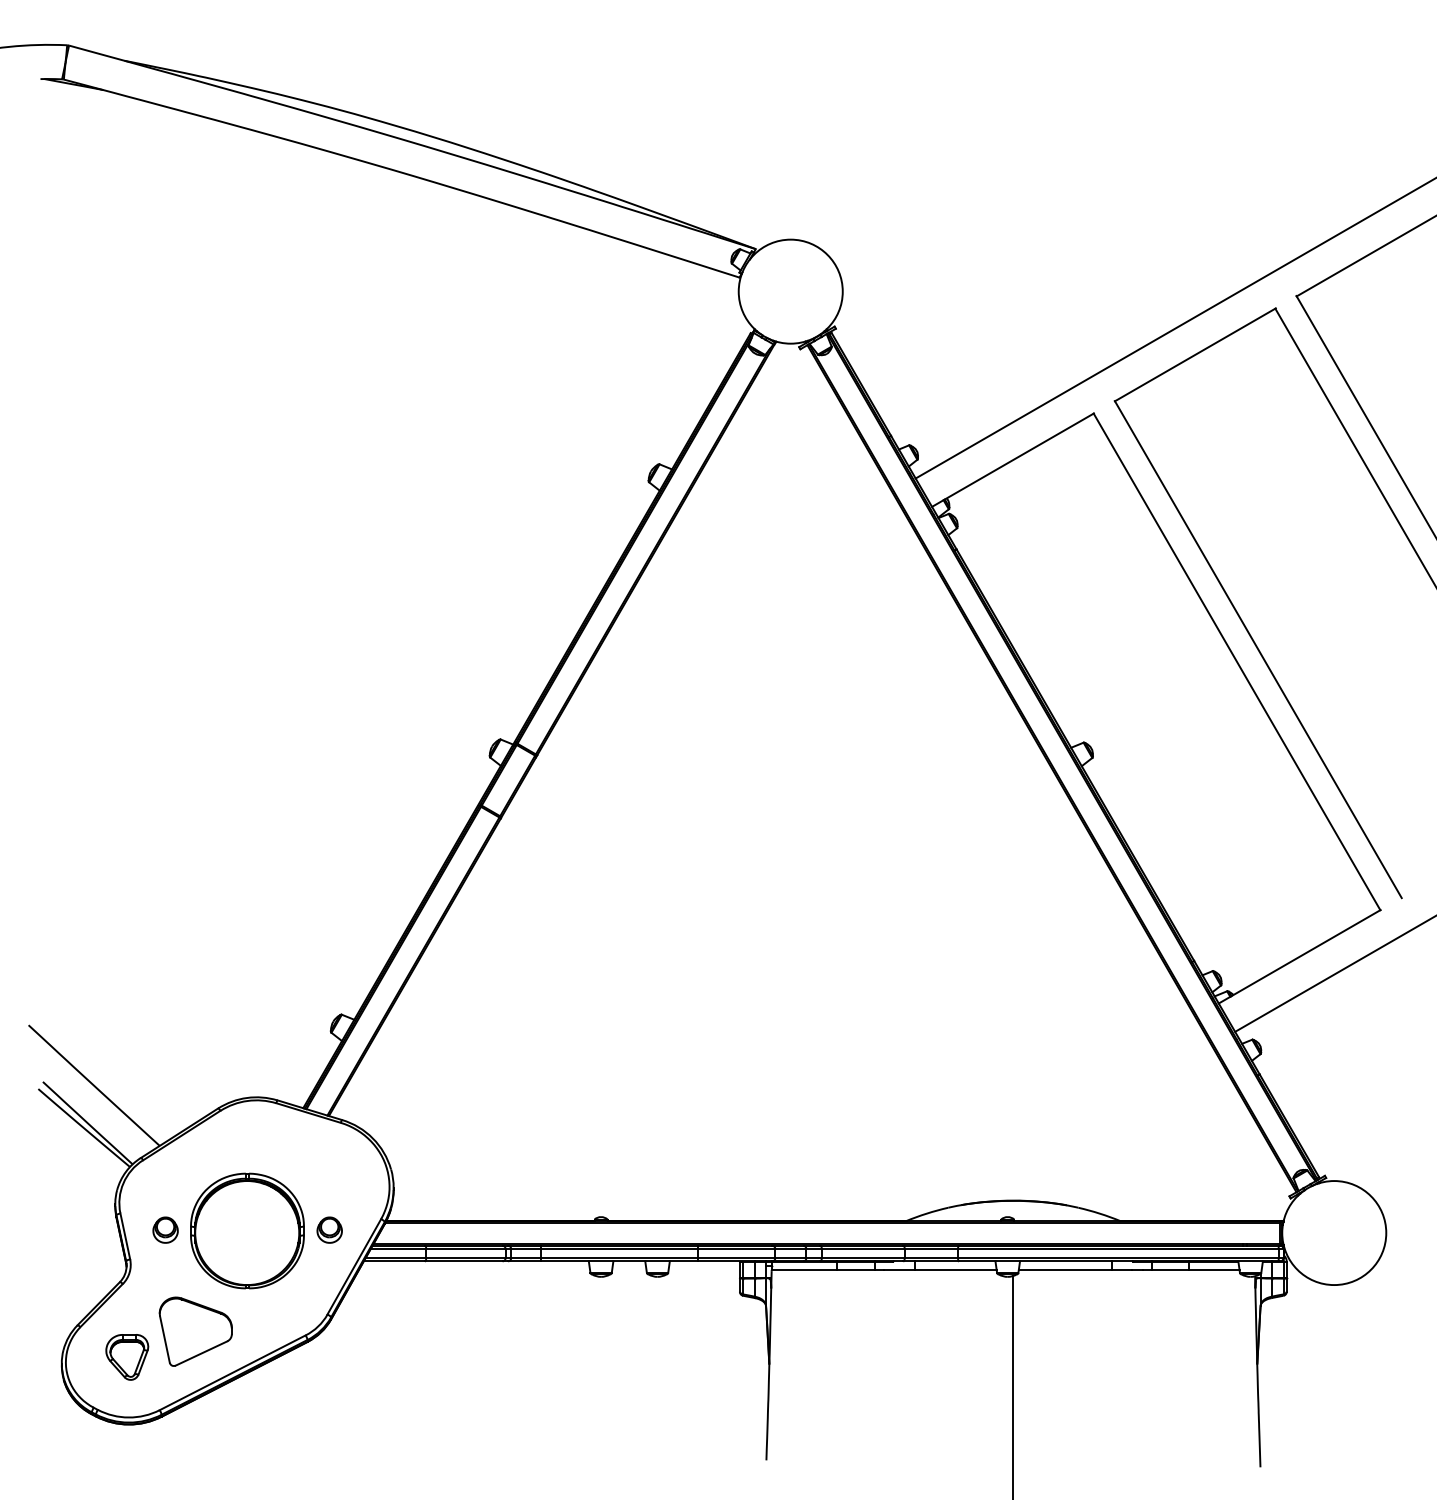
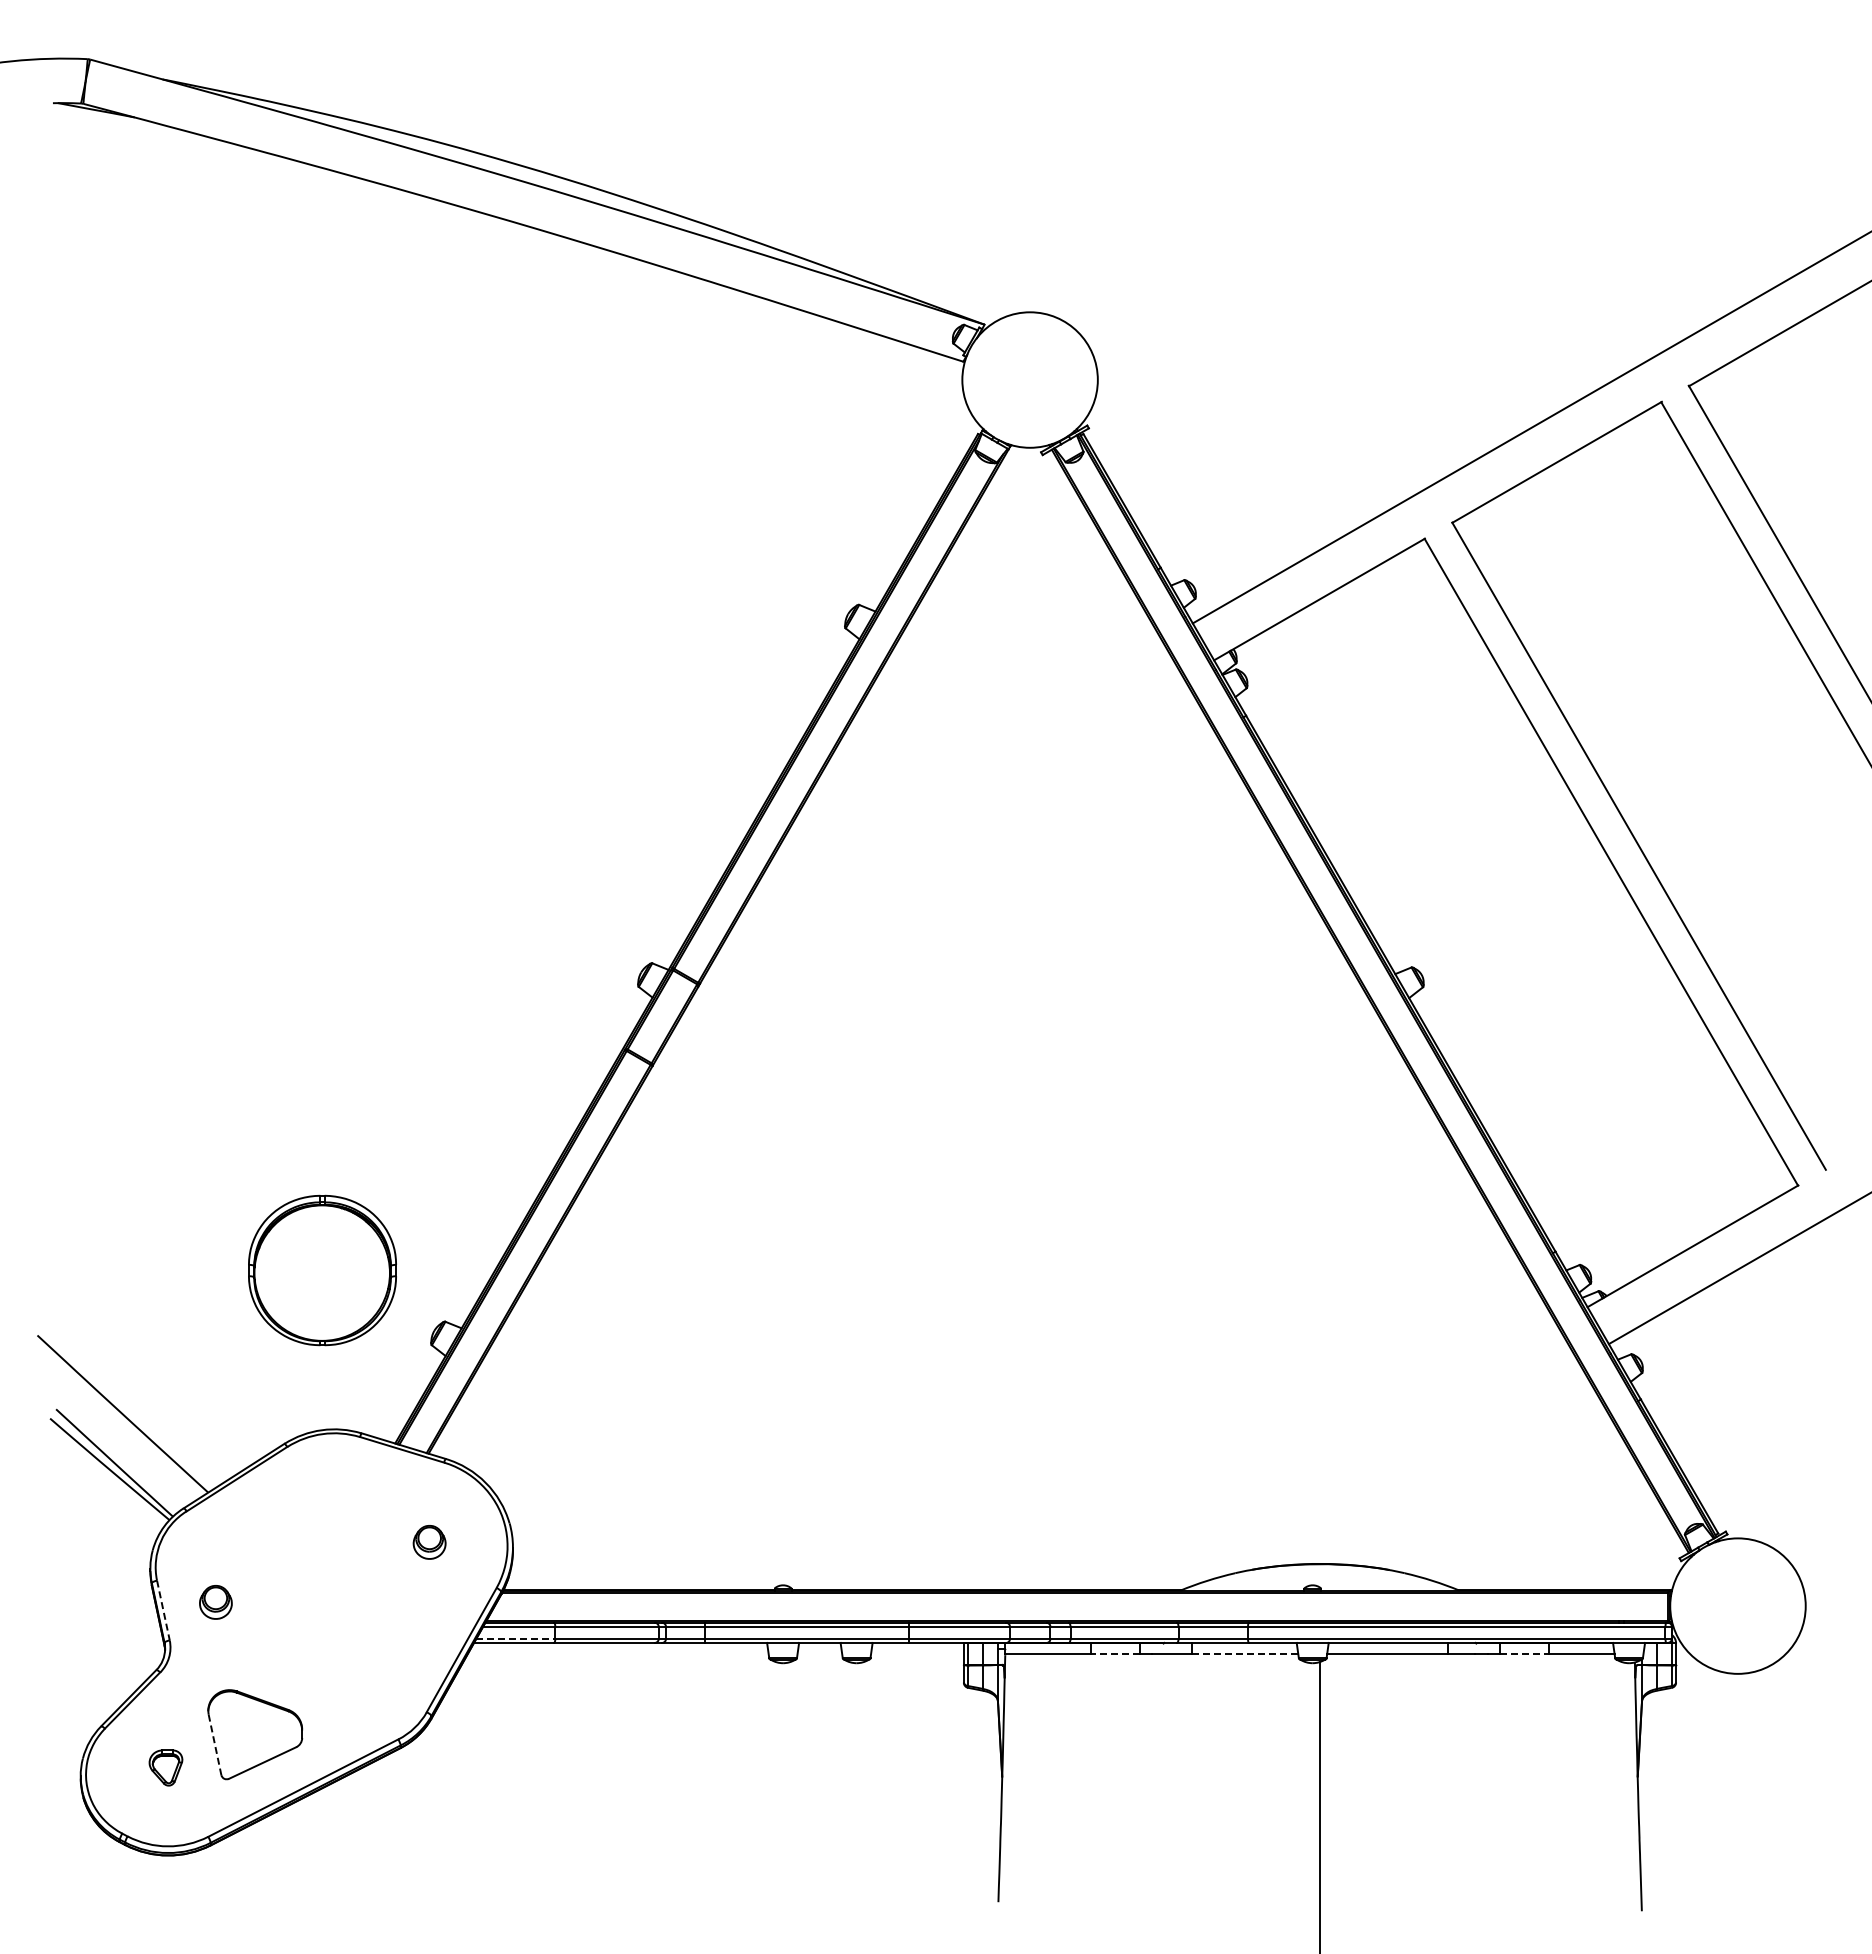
part: (329, 1230) -> (429, 1542), moved
part: (247, 1231) -> (322, 1270), moved
line: (125, 1236) -> (163, 1610), solid -> dashed
line: (396, 1257) -> (516, 1638), solid -> dashed
line: (855, 1270) -> (1114, 1654), solid -> dashed
line: (955, 1270) -> (1244, 1654), solid -> dashed
line: (1170, 1270) -> (1524, 1654), solid -> dashed
line: (165, 1339) -> (215, 1744), solid -> dashed
part: (126, 1356) -> (165, 1767), size x0.6

